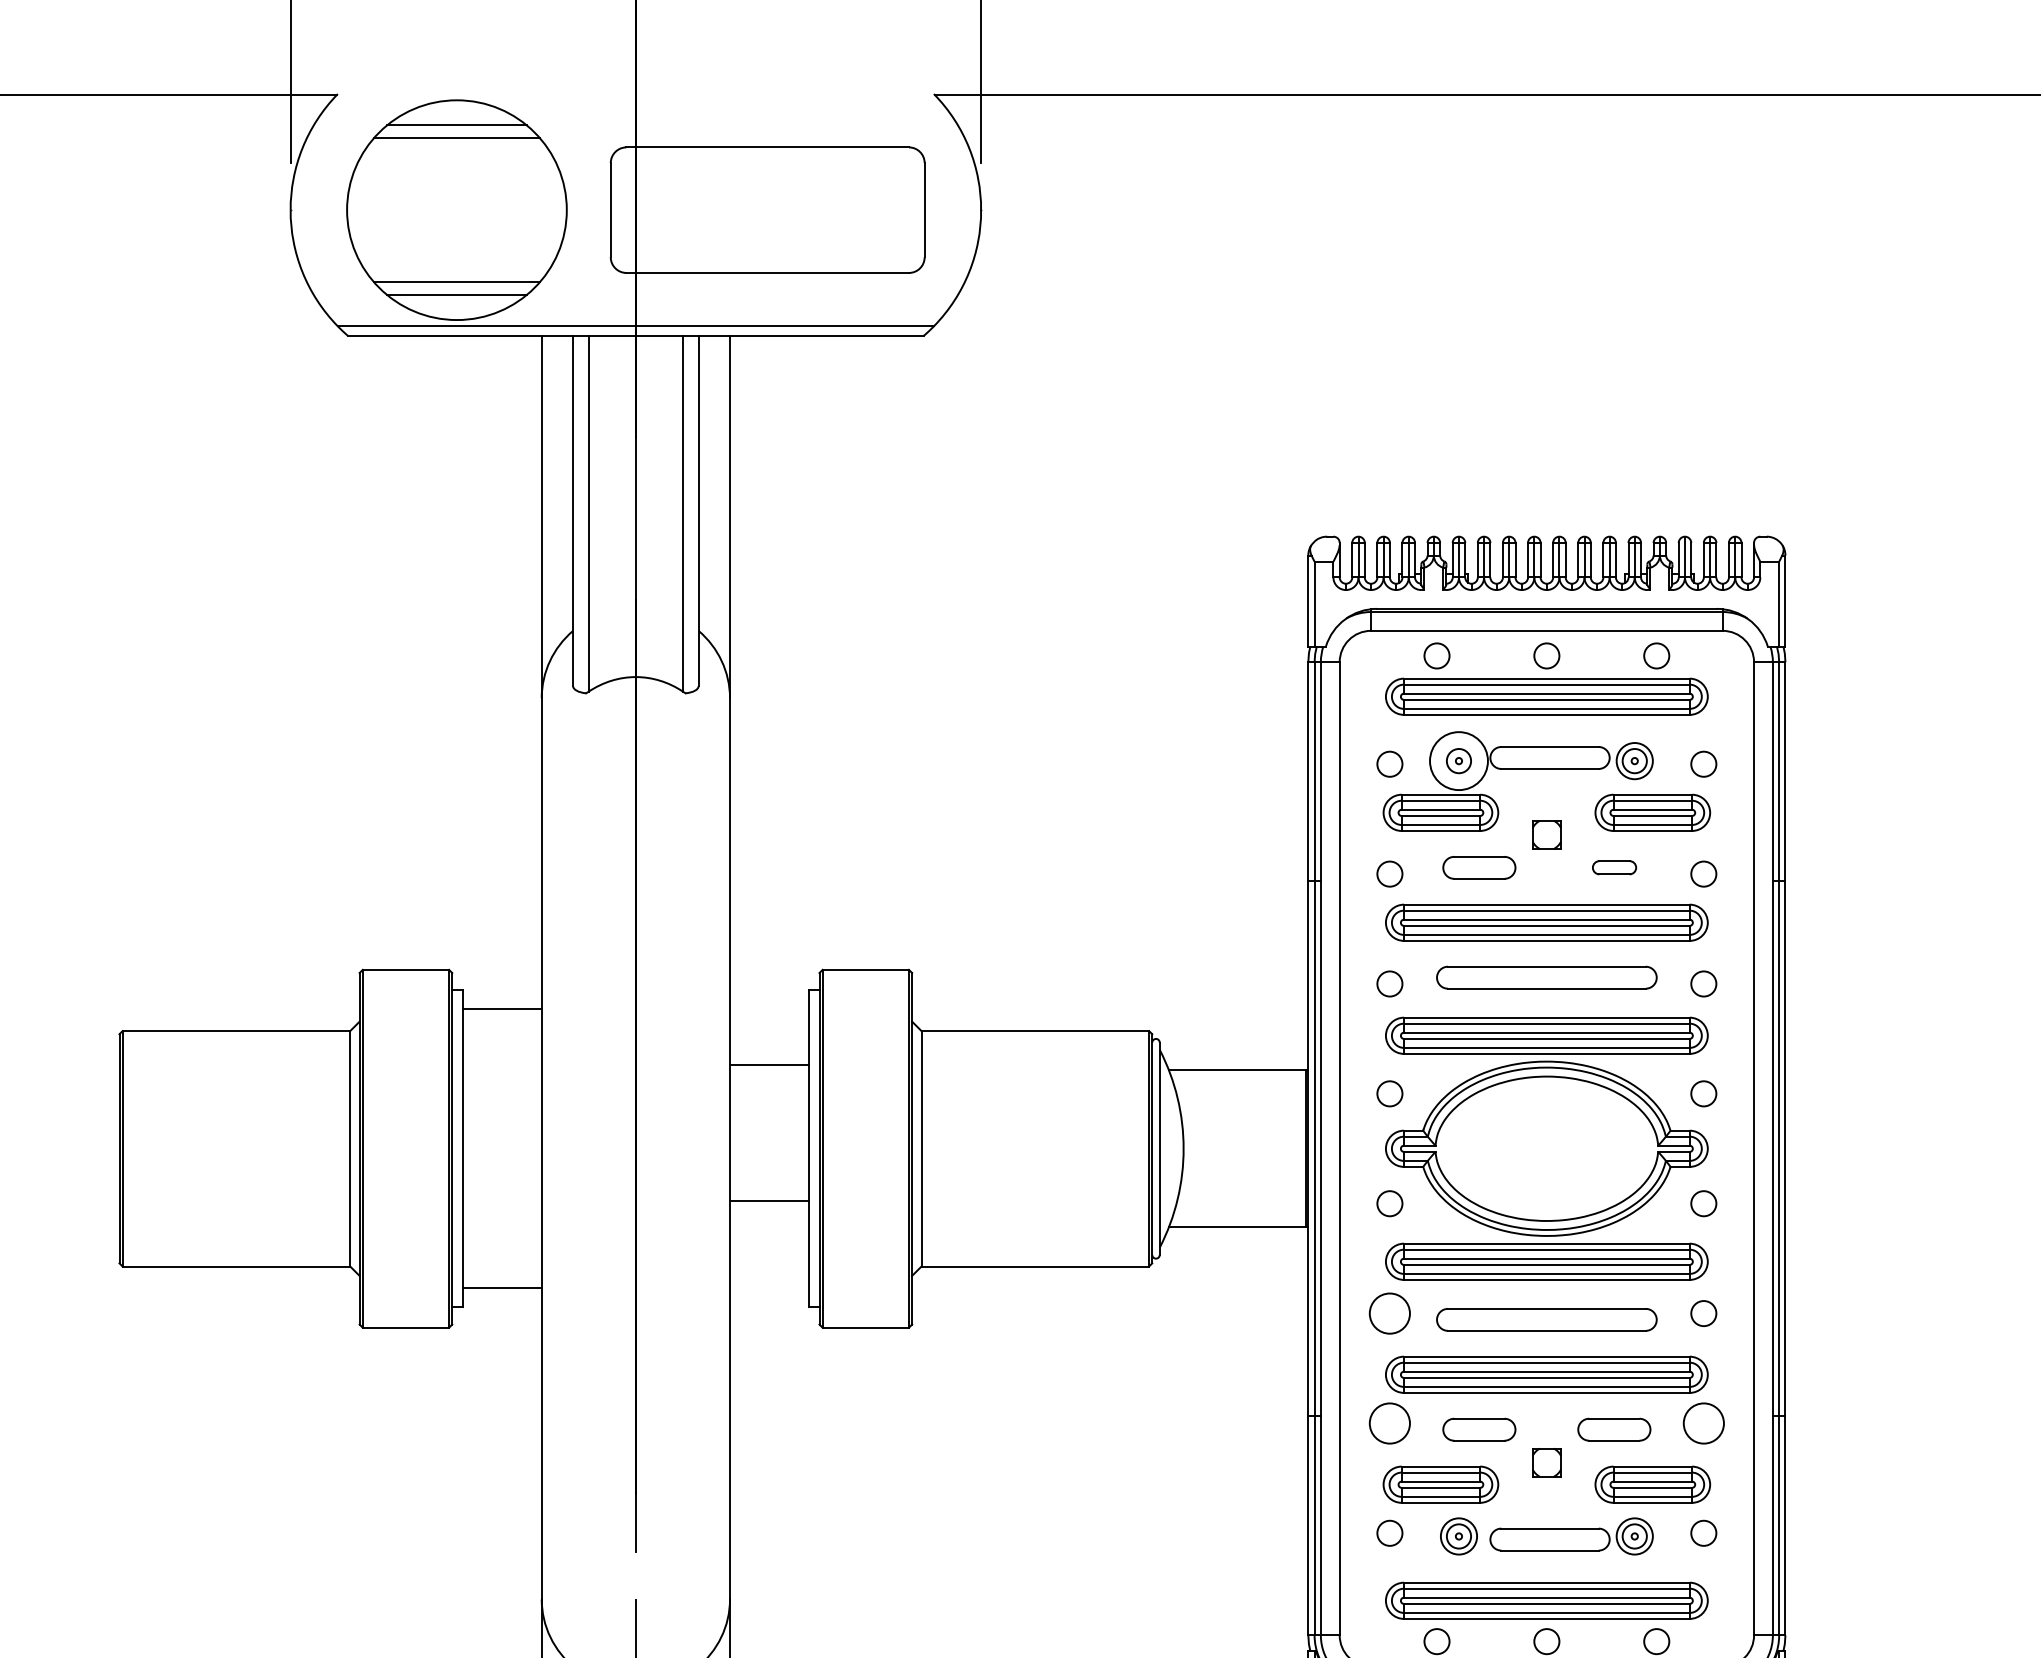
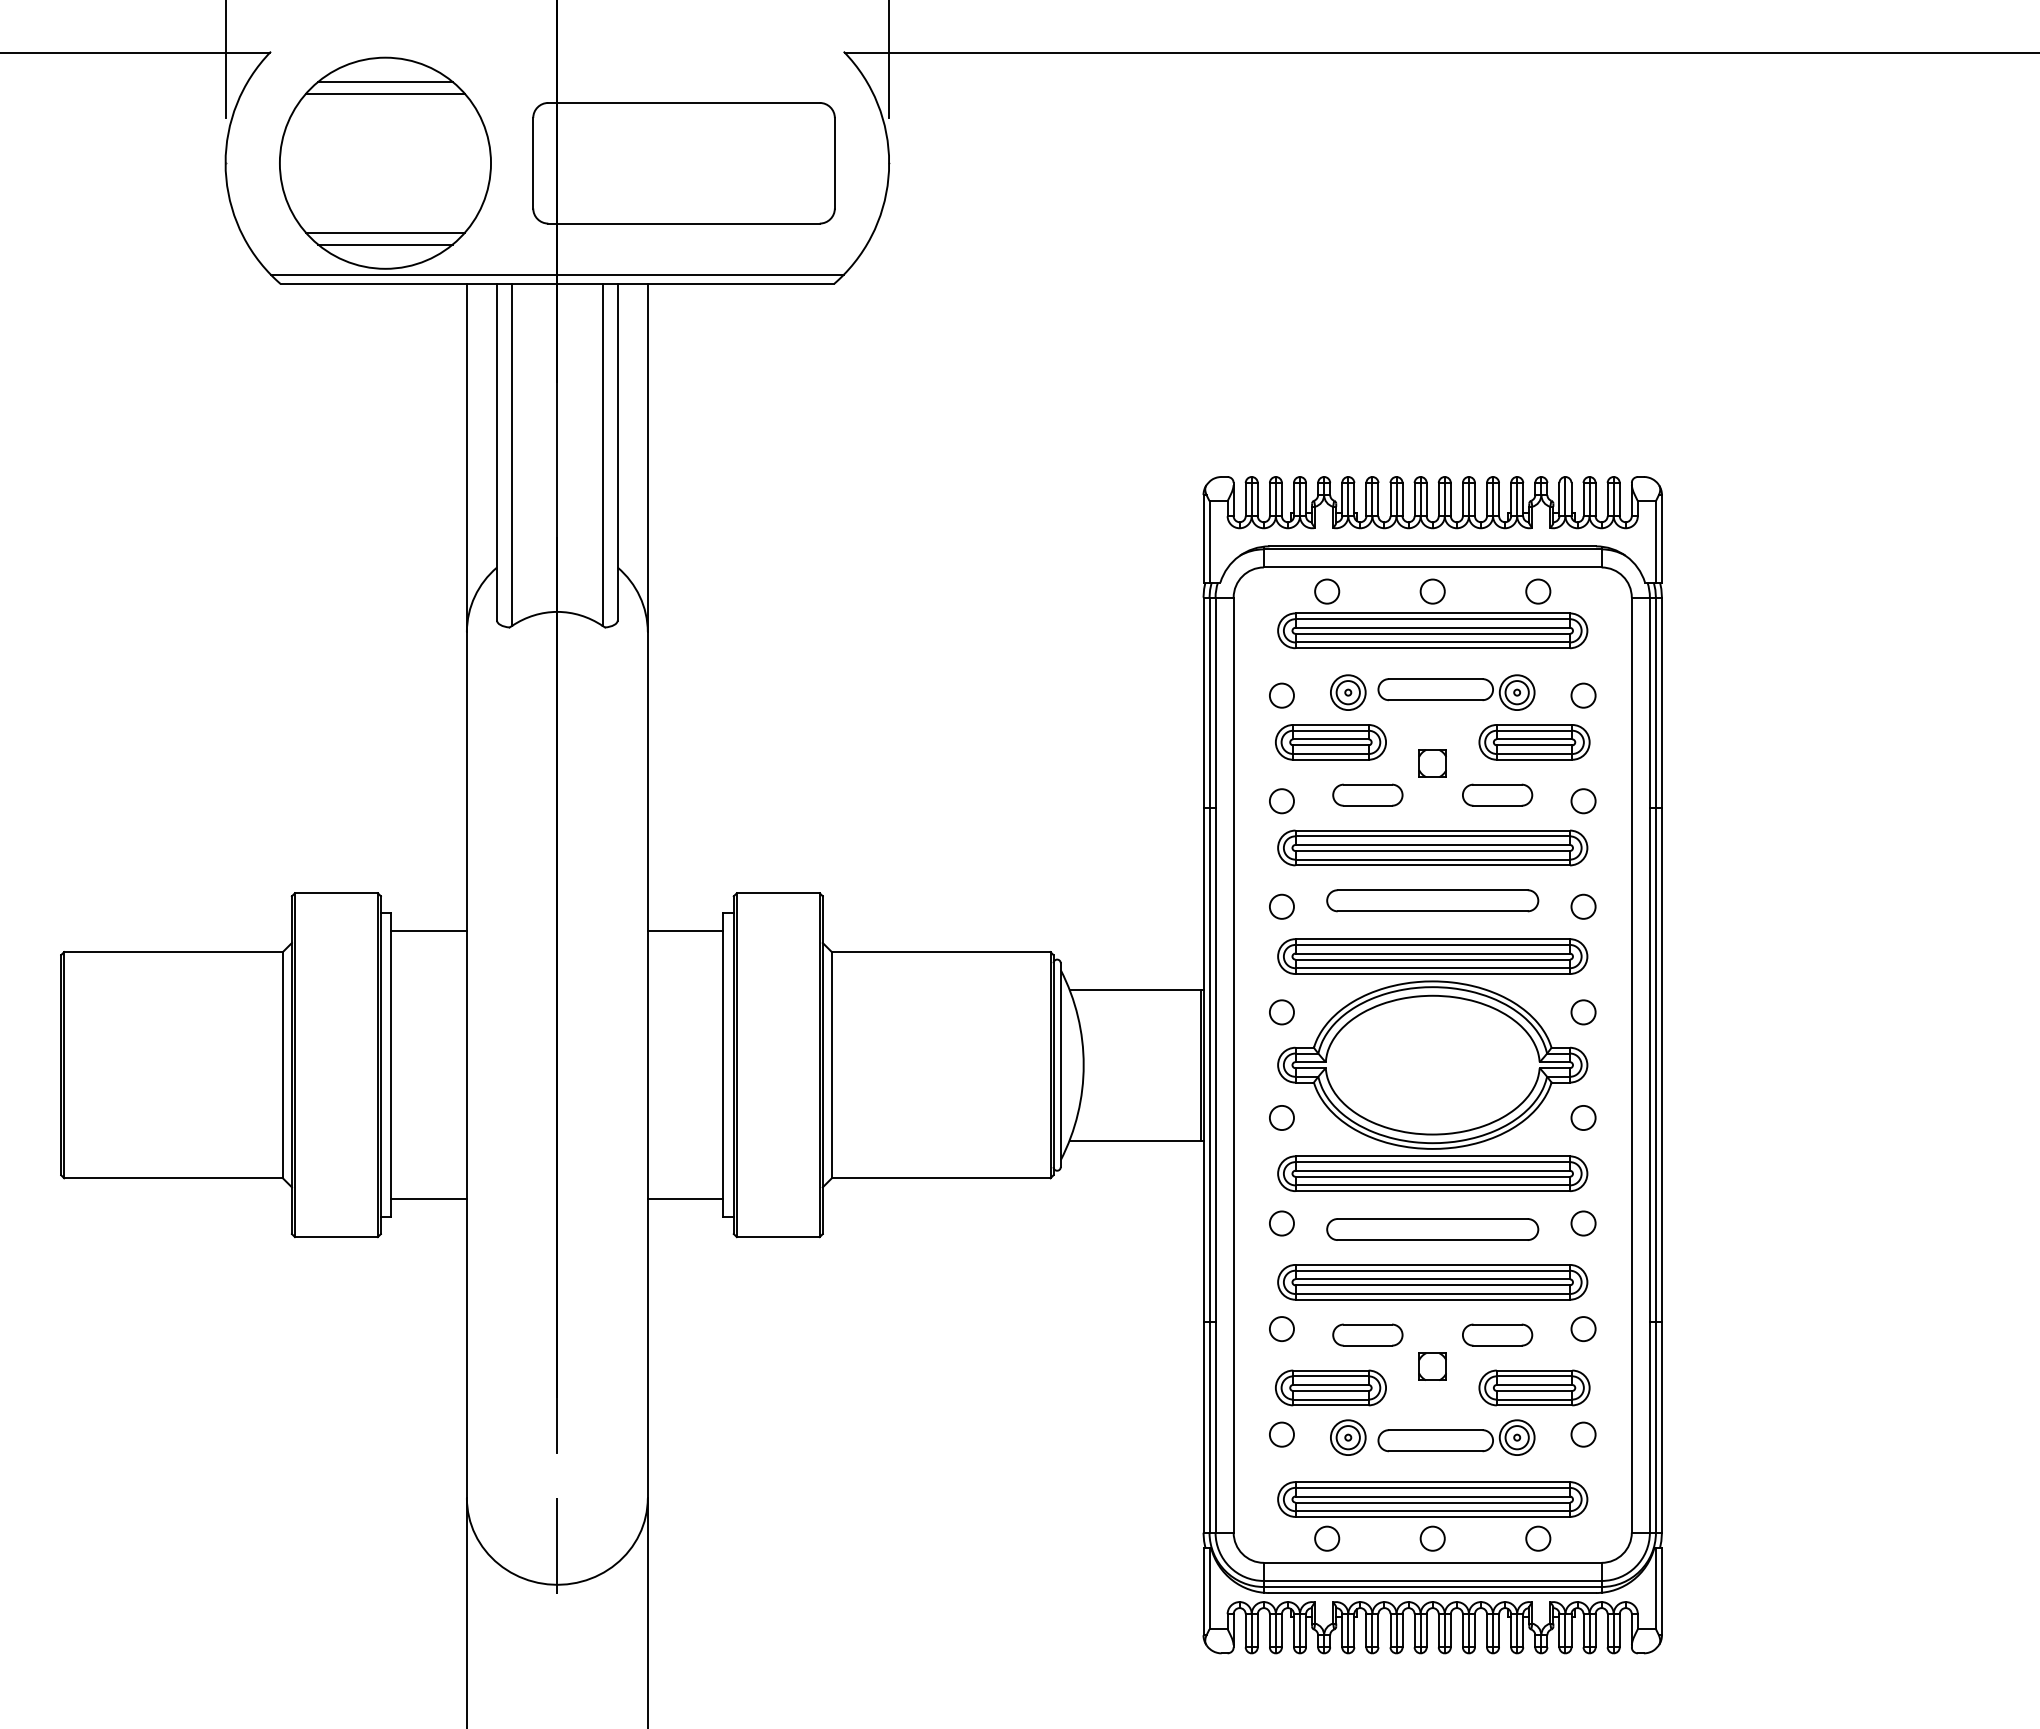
circle: (1458, 760) -> (1347, 692), size x0.62
part: (1614, 867) -> (1497, 794), size x1.67
line: (769, 1064) -> (685, 930), moved
line: (769, 1201) -> (685, 1199), moved
circle: (1389, 1313) -> (1281, 1223), size x0.62
circle: (1389, 1422) -> (1281, 1328), size x0.62
circle: (1703, 1422) -> (1583, 1328), size x0.62

